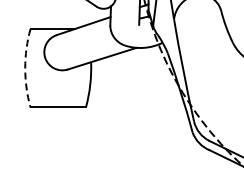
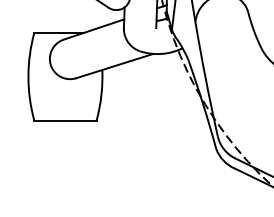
arc: (25, 68) -> (28, 77), dashed -> solid

